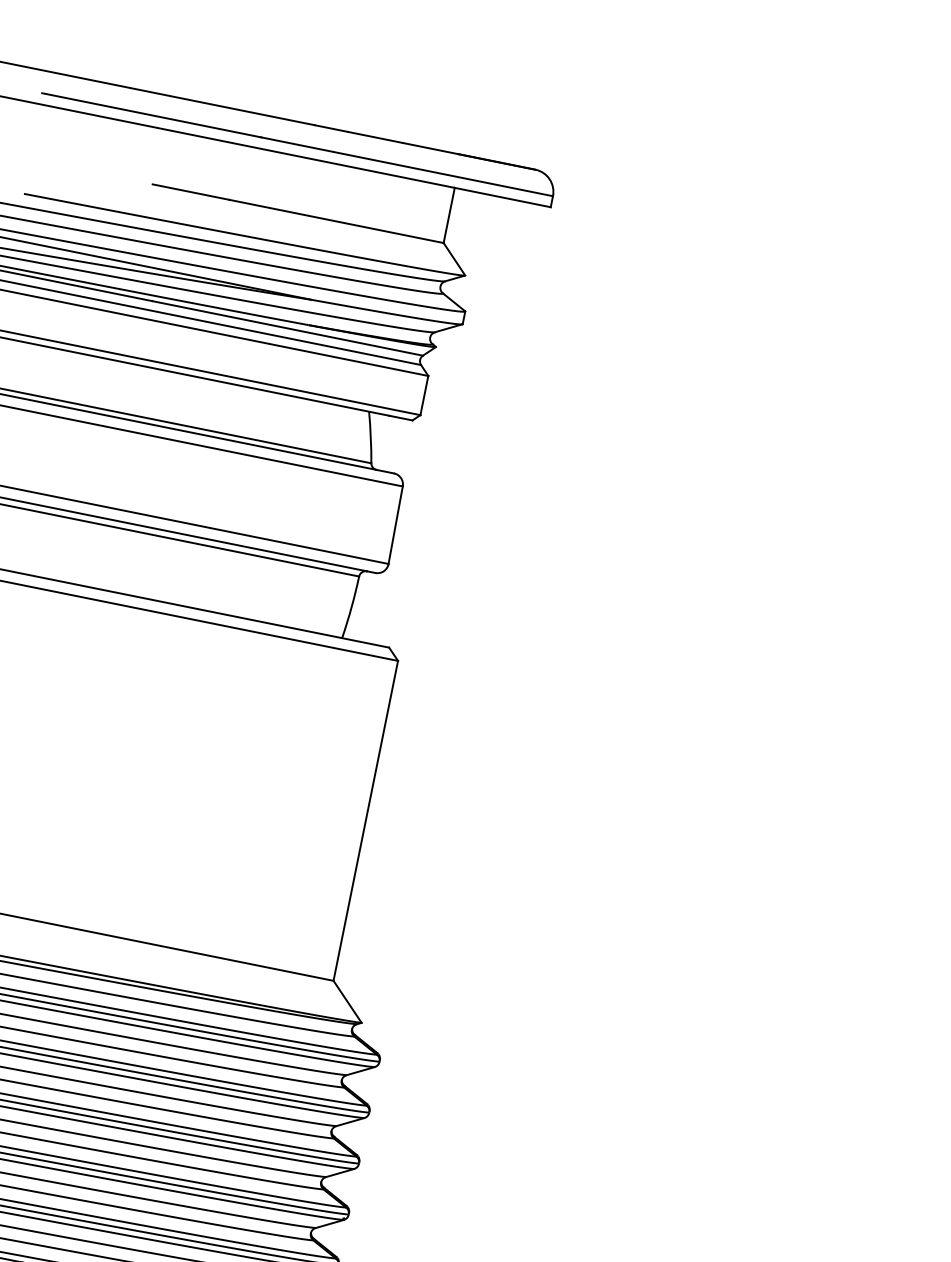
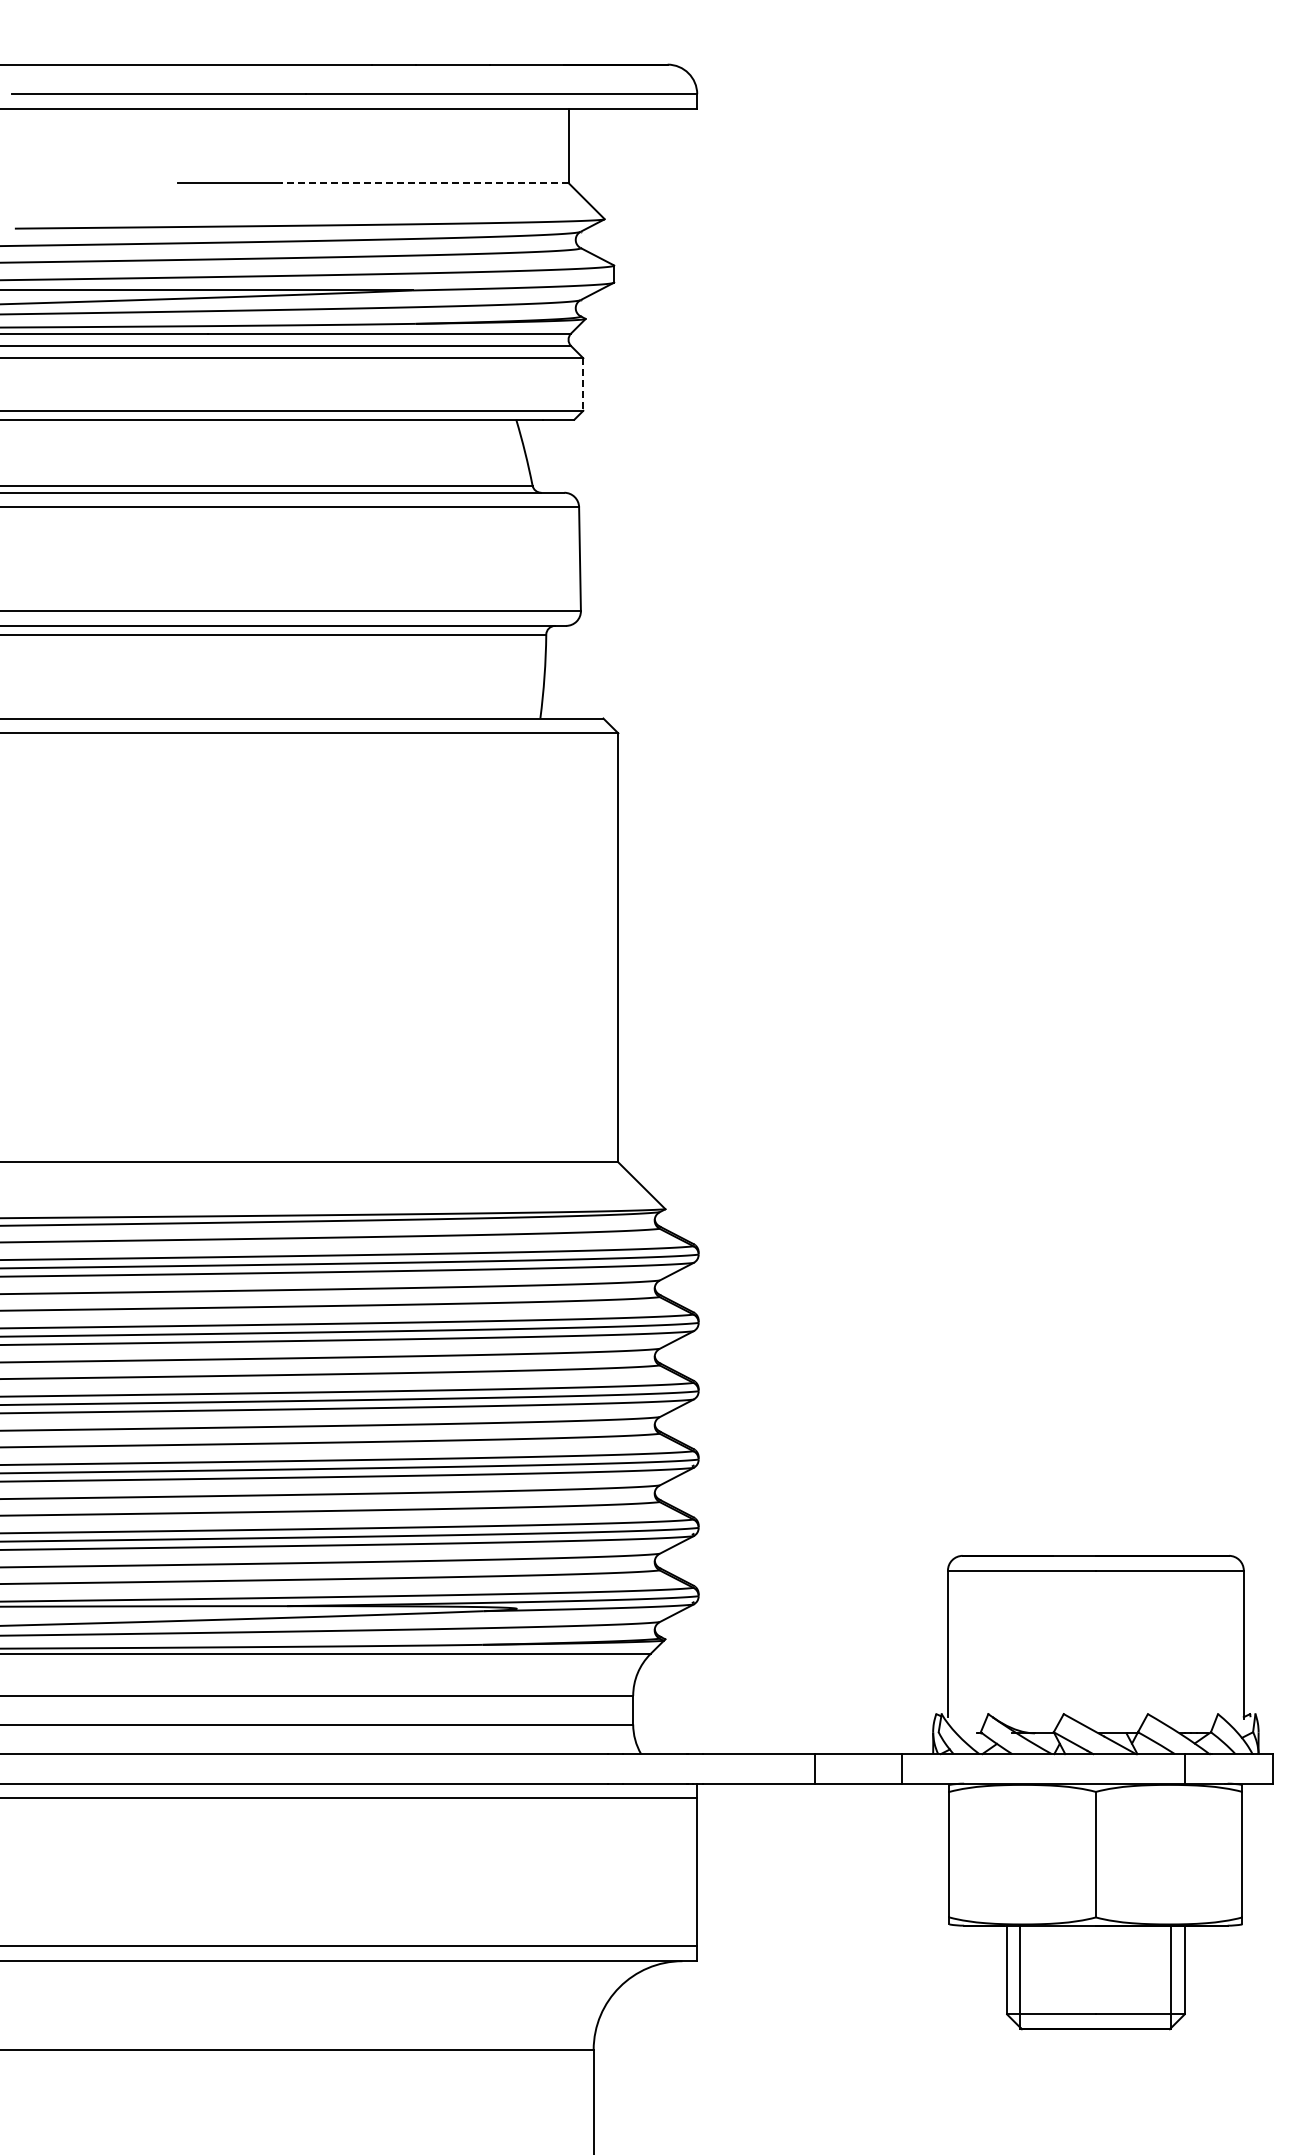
line: (336, 221) -> (424, 182), solid -> dashed
line: (424, 396) -> (583, 385), solid -> dashed

